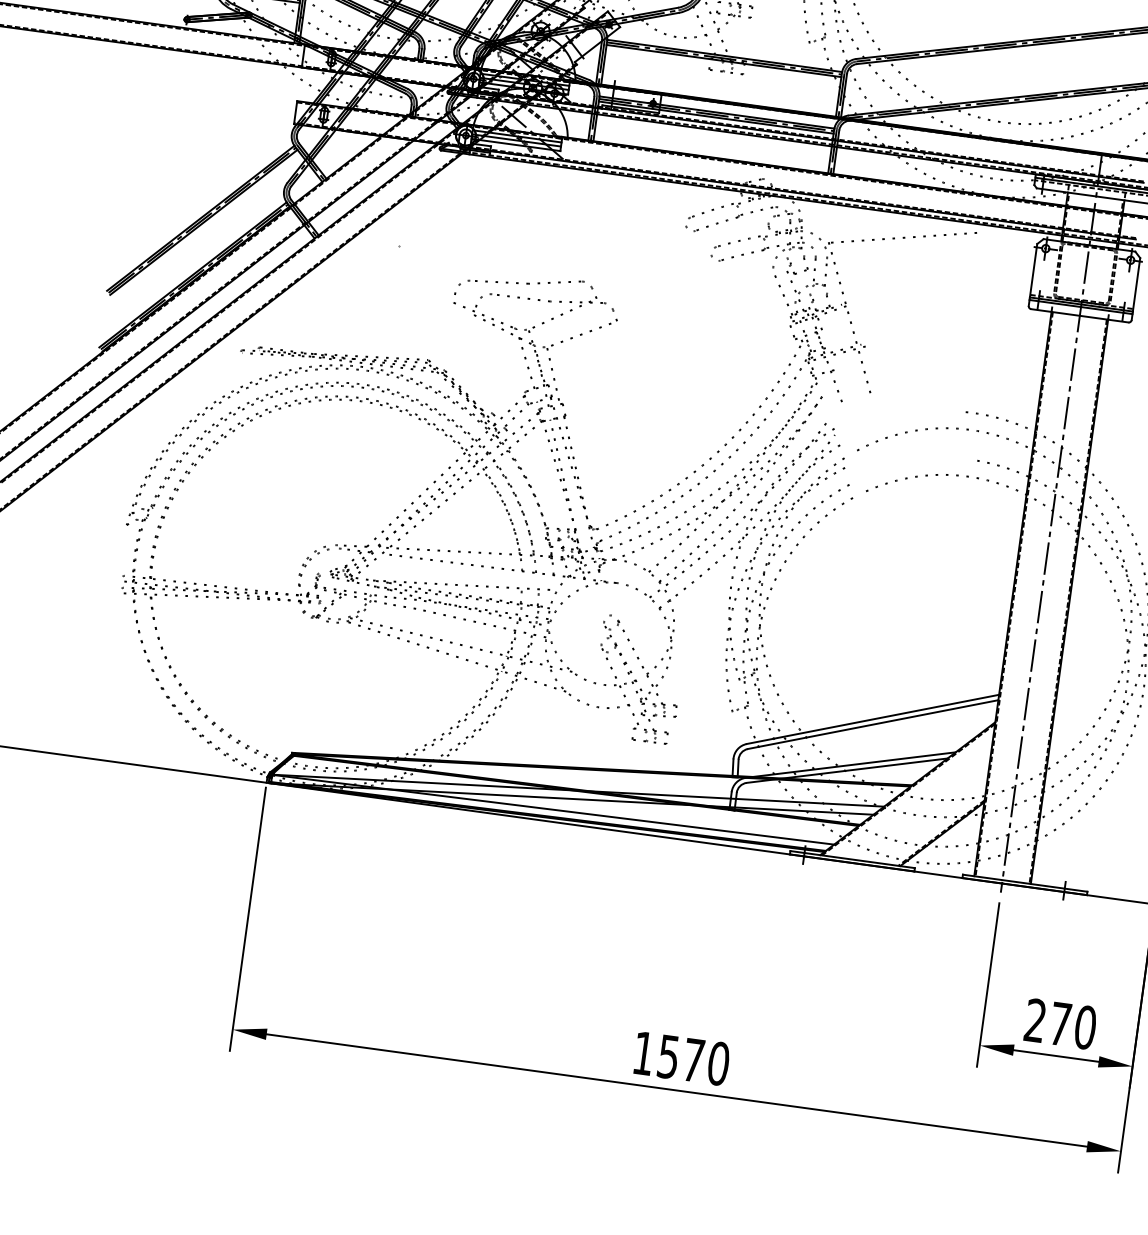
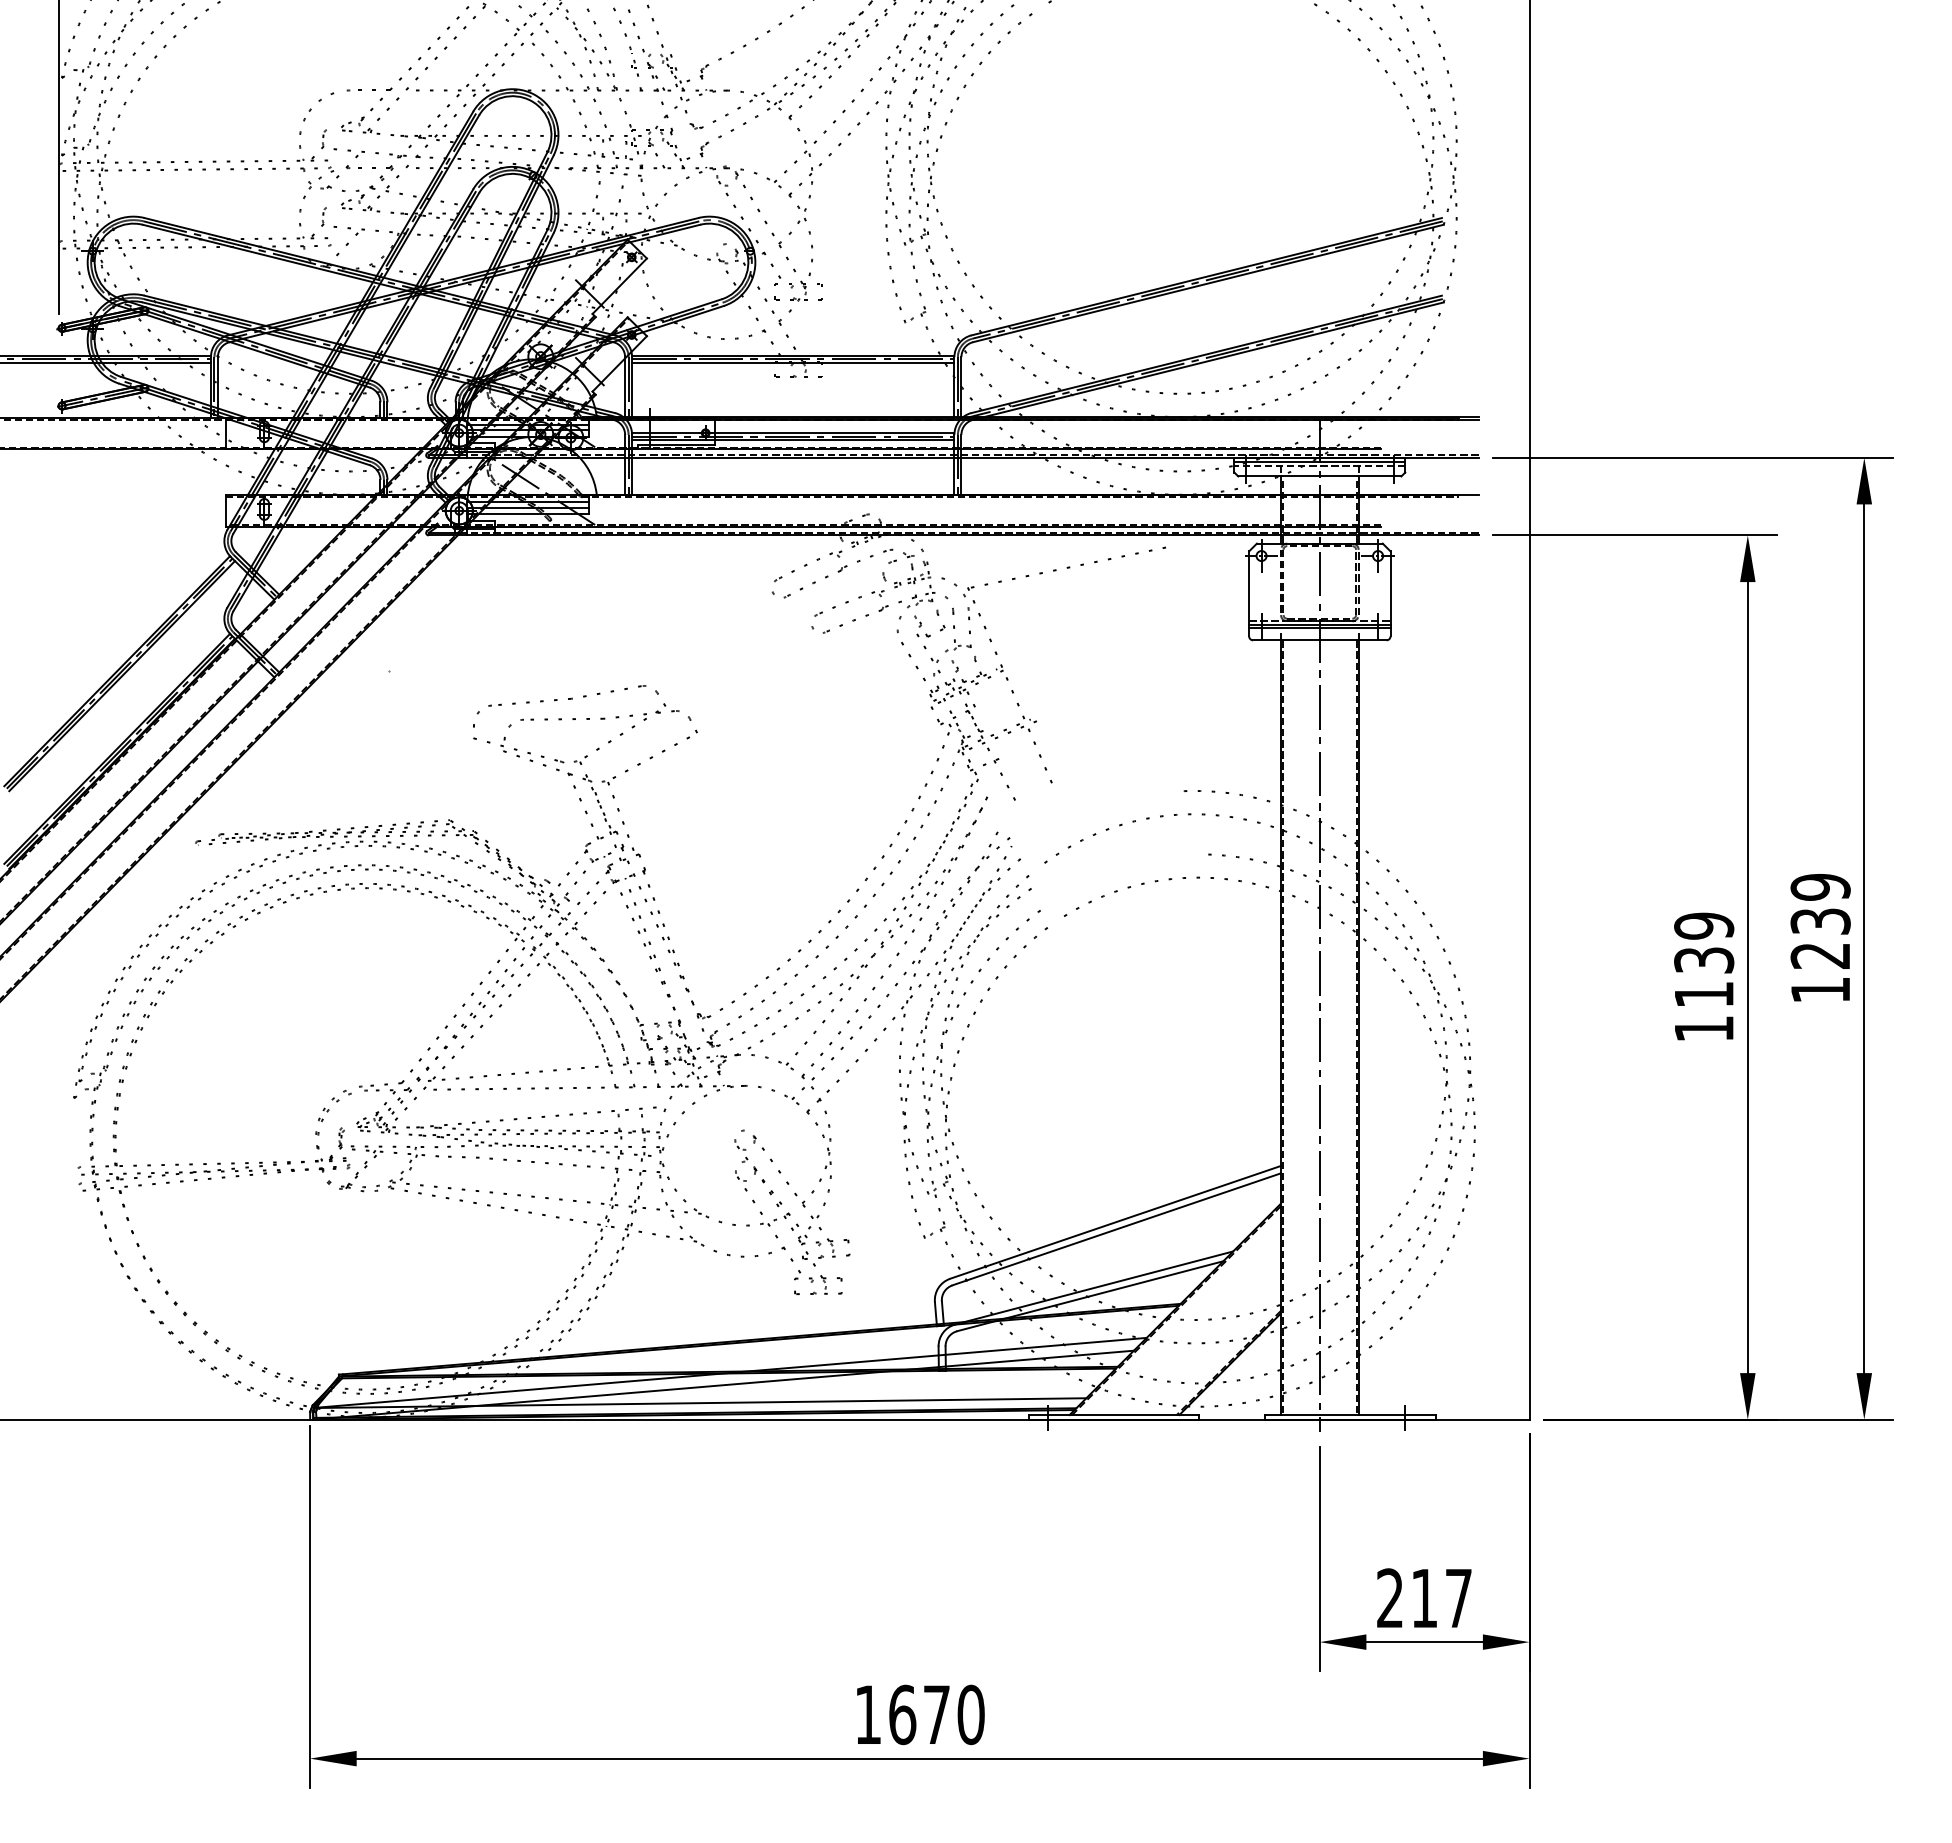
text: (1073, 1026) -> (1442, 1598), 270 -> 217
text: (668, 1056) -> (902, 1714), 1570 -> 1670

